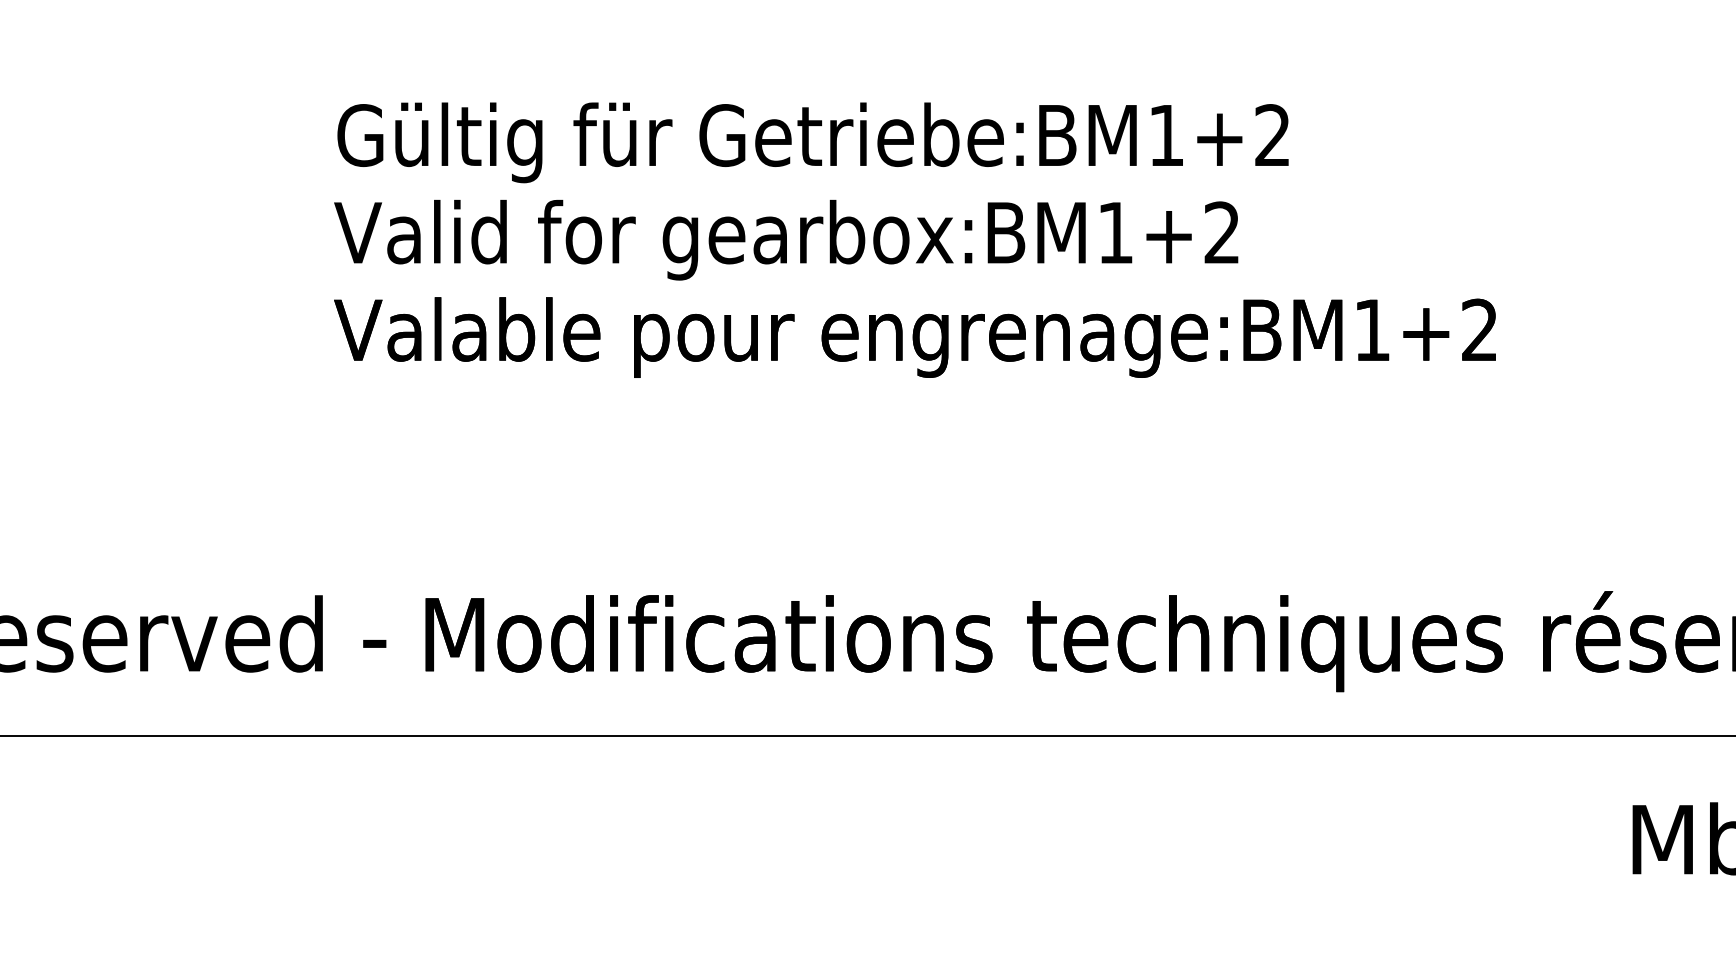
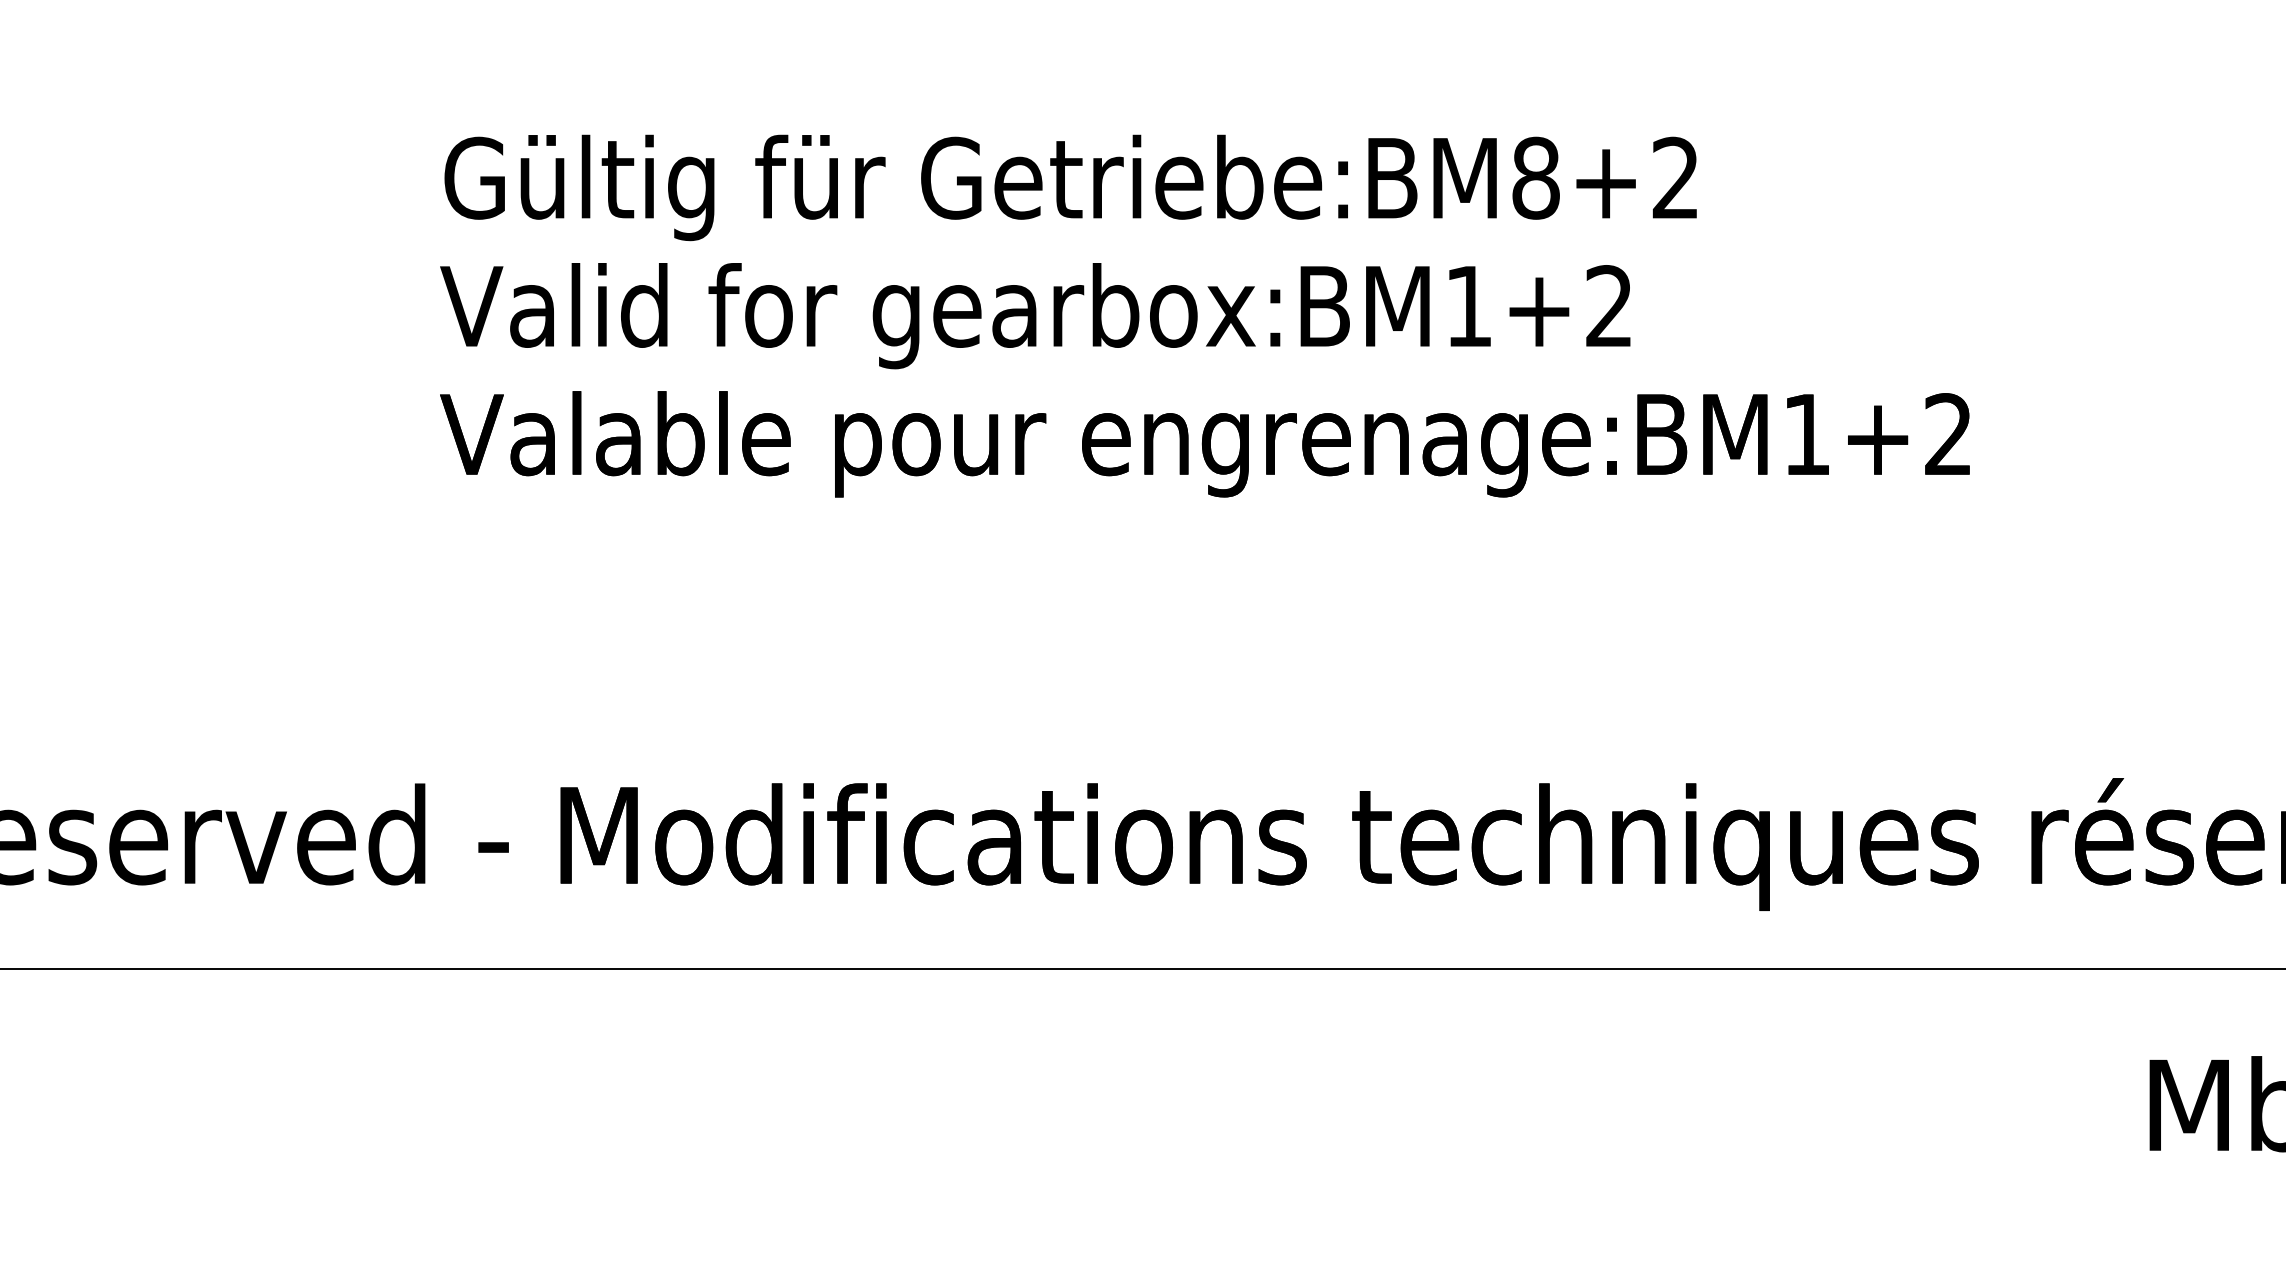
text: (1166, 134) -> (1535, 177), Getriebe:BM1+2 -> Getriebe:BM8+2

